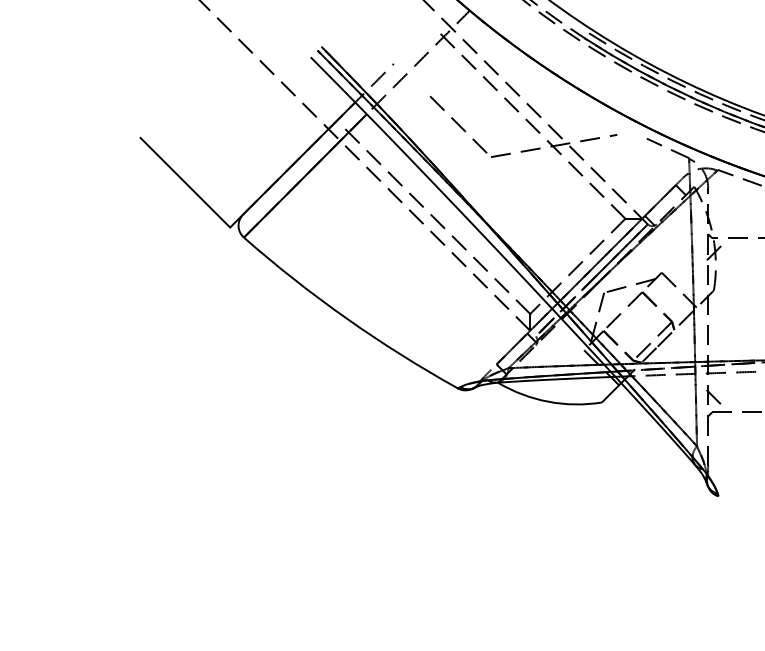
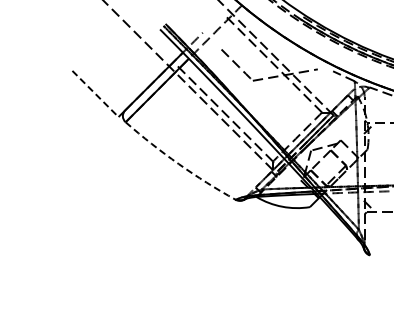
line: (185, 183) -> (95, 94), solid -> dashed
arc: (346, 319) -> (178, 164), solid -> dashed

